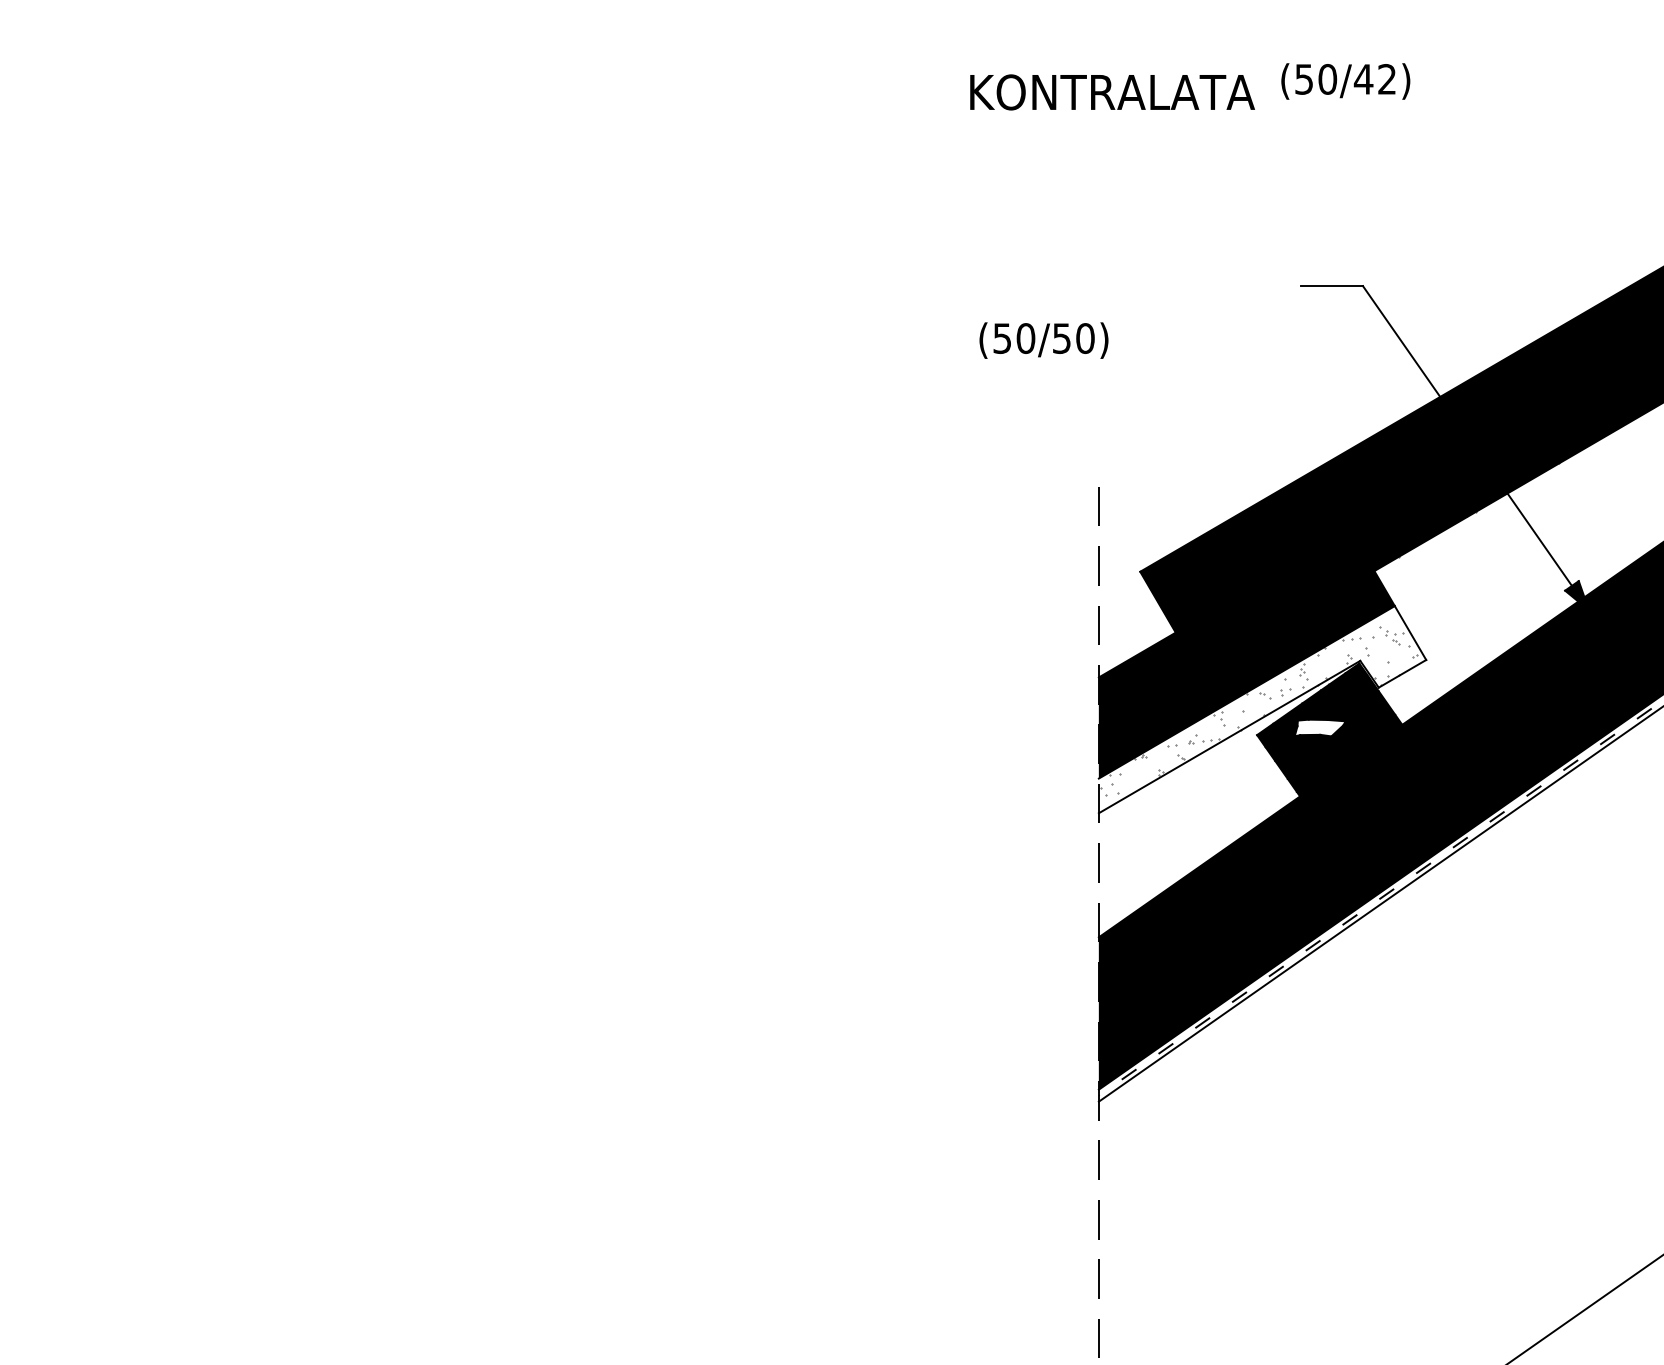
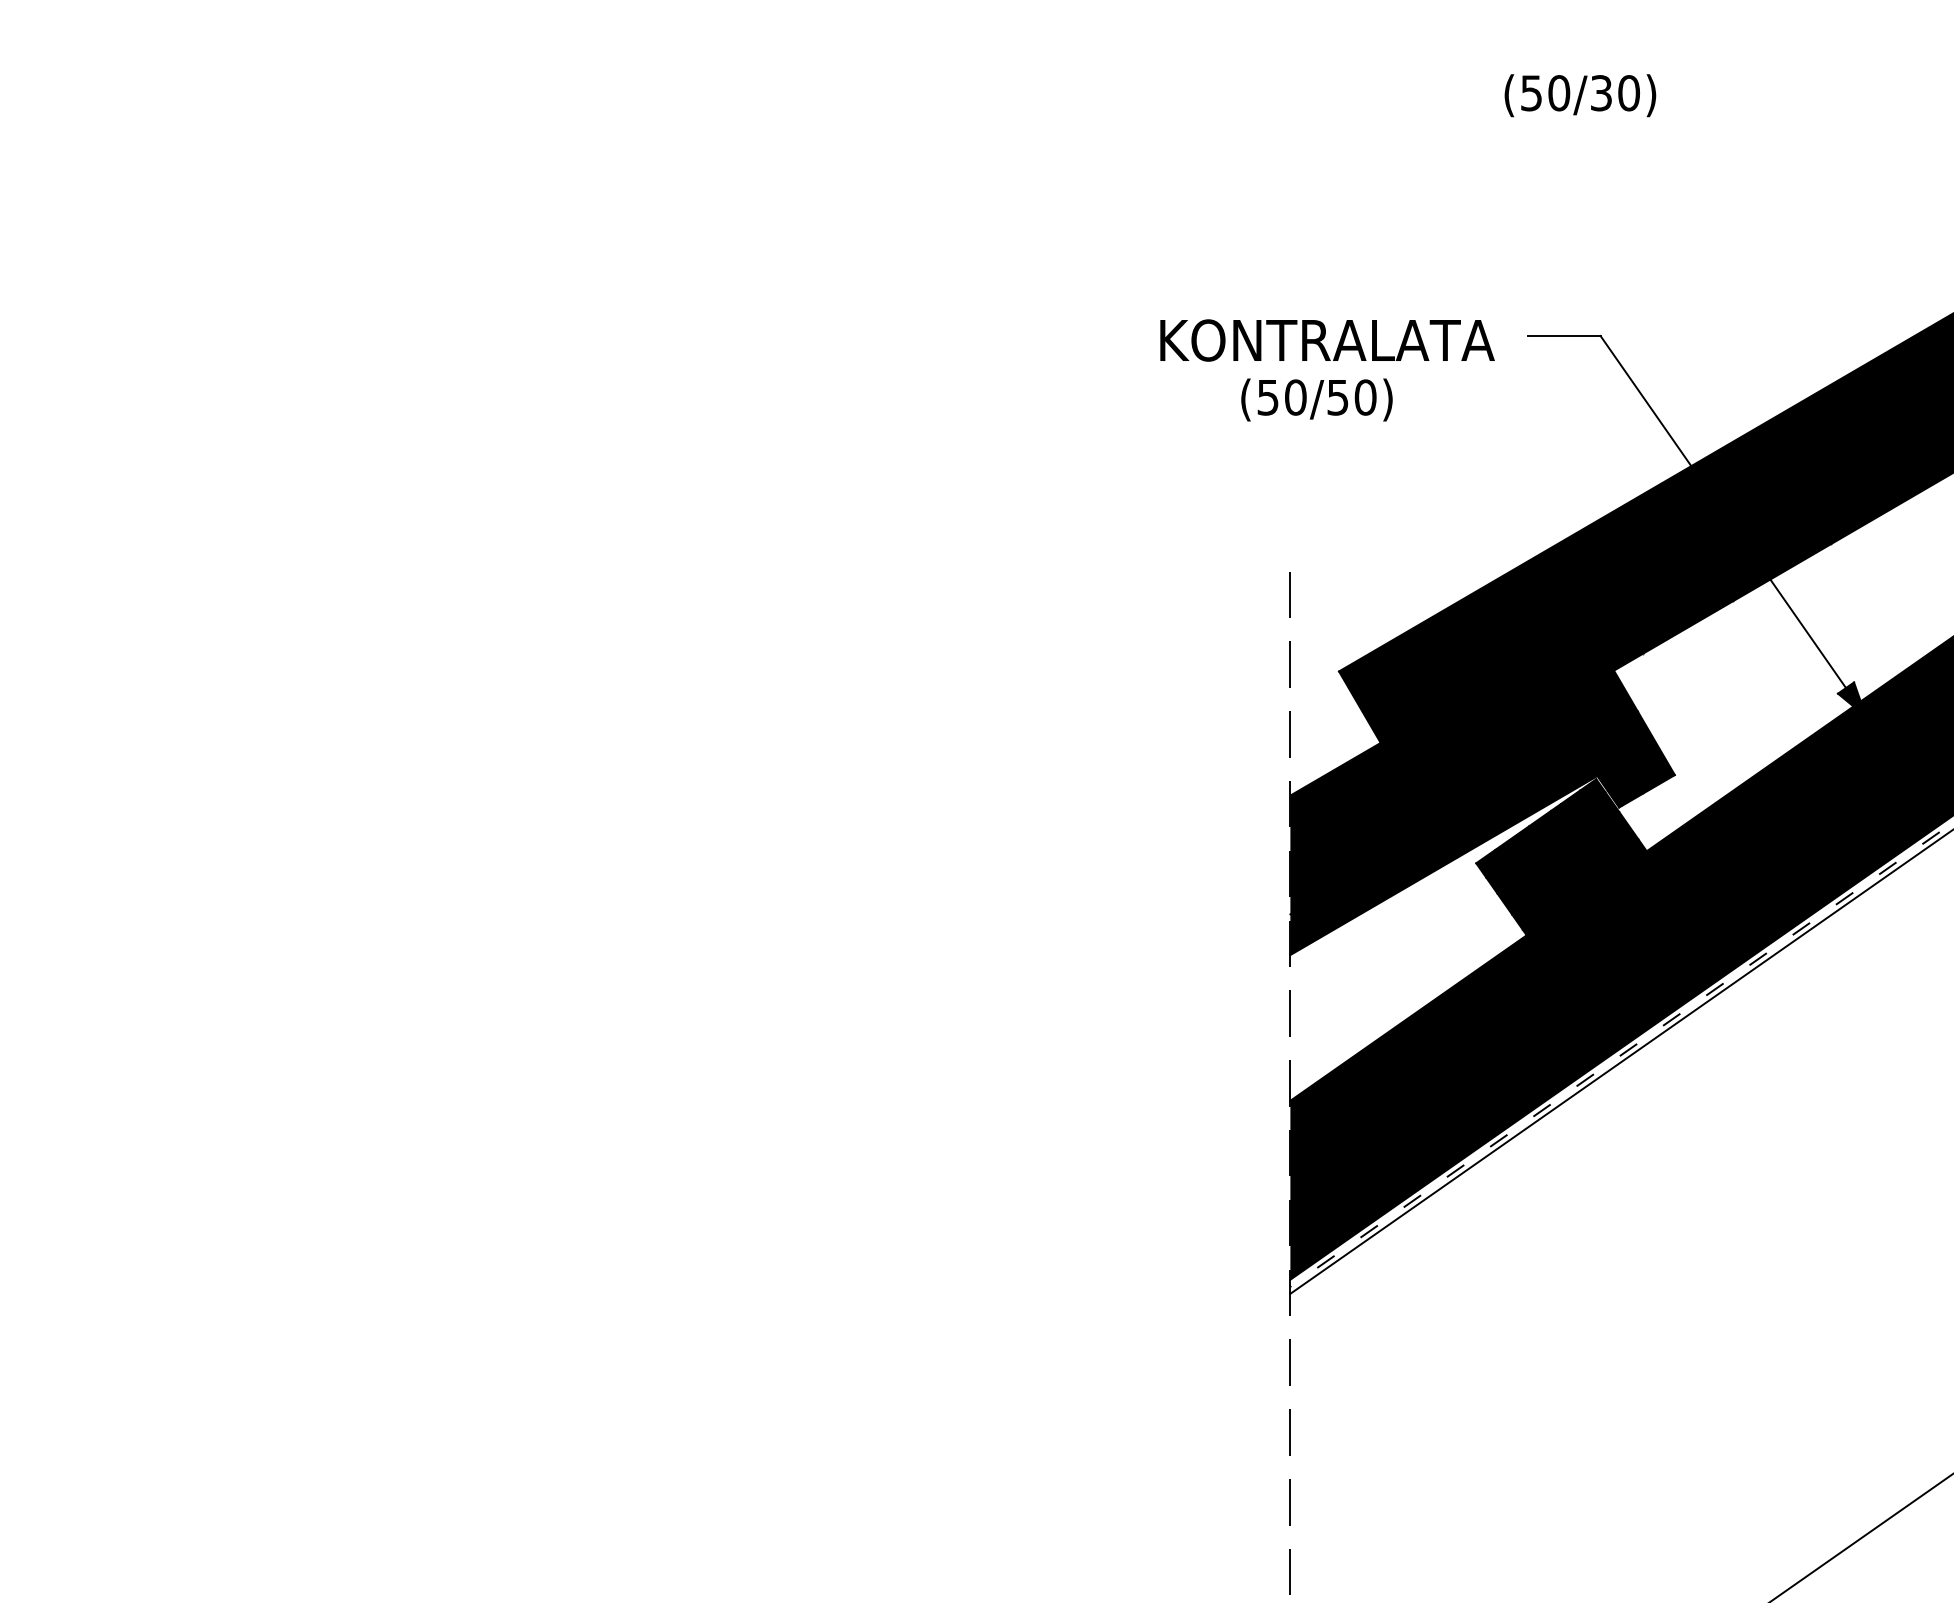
text: (1374, 79) -> (1614, 93), (50/42) -> (50/30)
text: (1112, 92) -> (1327, 340), moved
text: (1043, 340) -> (1316, 399), moved
fill: (1262, 709) -> (1482, 833), added
fill: (1320, 727) -> (1550, 854), added

